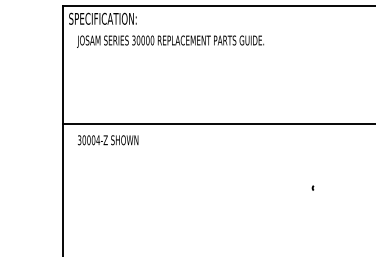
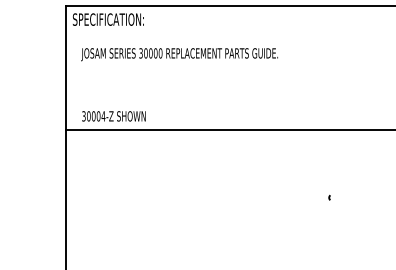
text: (170, 41) -> (179, 54), moved
text: (107, 140) -> (113, 116), moved

